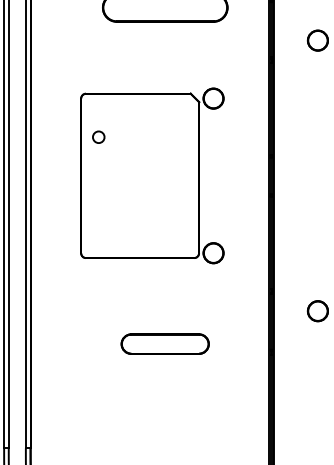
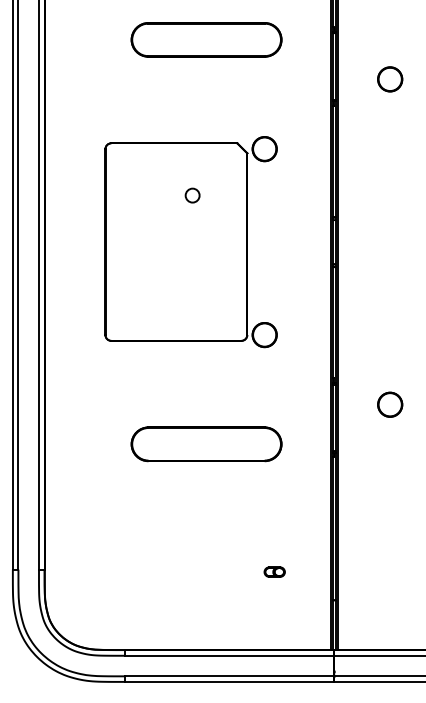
circle: (98, 137) -> (192, 195), moved
part: (165, 344) -> (206, 444), size x1.43
part: (221, 449) -> (274, 571), added

